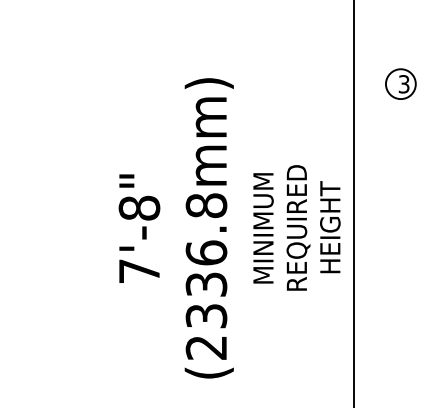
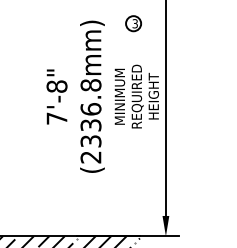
part: (400, 83) -> (133, 23), moved

